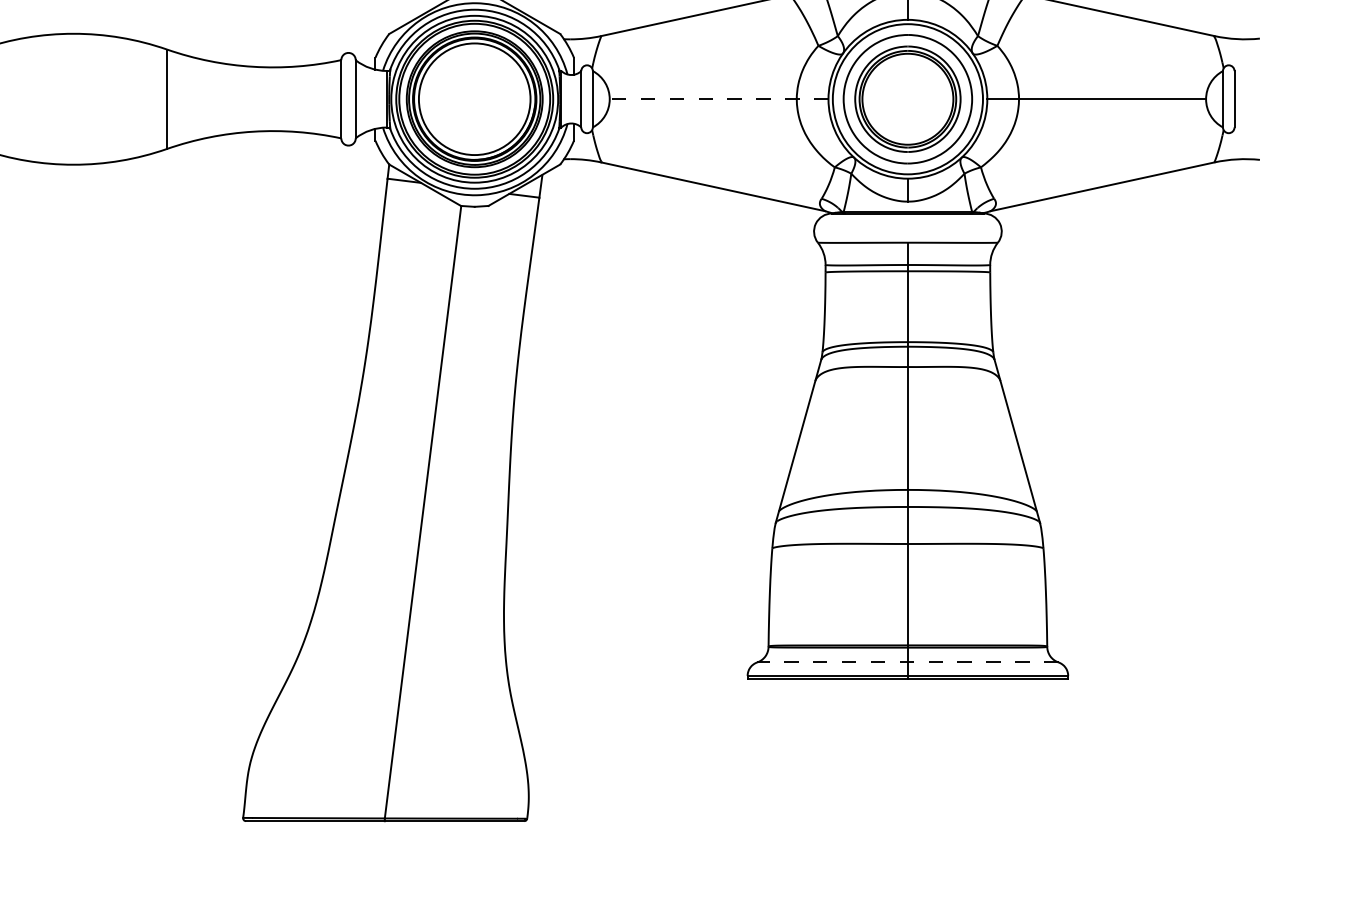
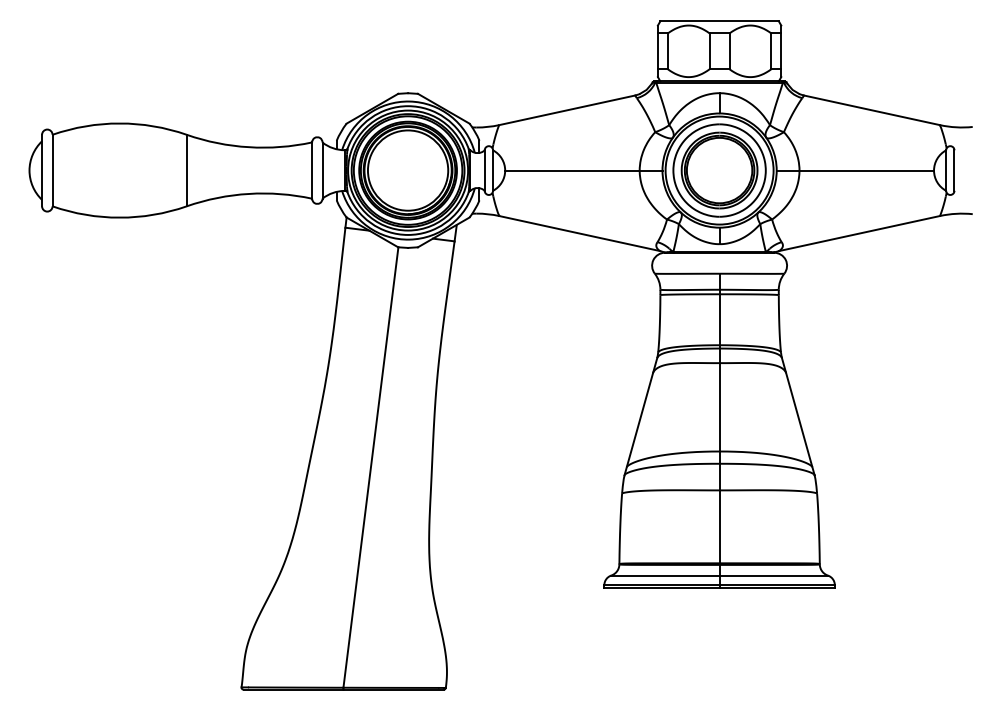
line: (718, 99) -> (583, 170), dashed -> solid
line: (907, 662) -> (719, 575), dashed -> solid

